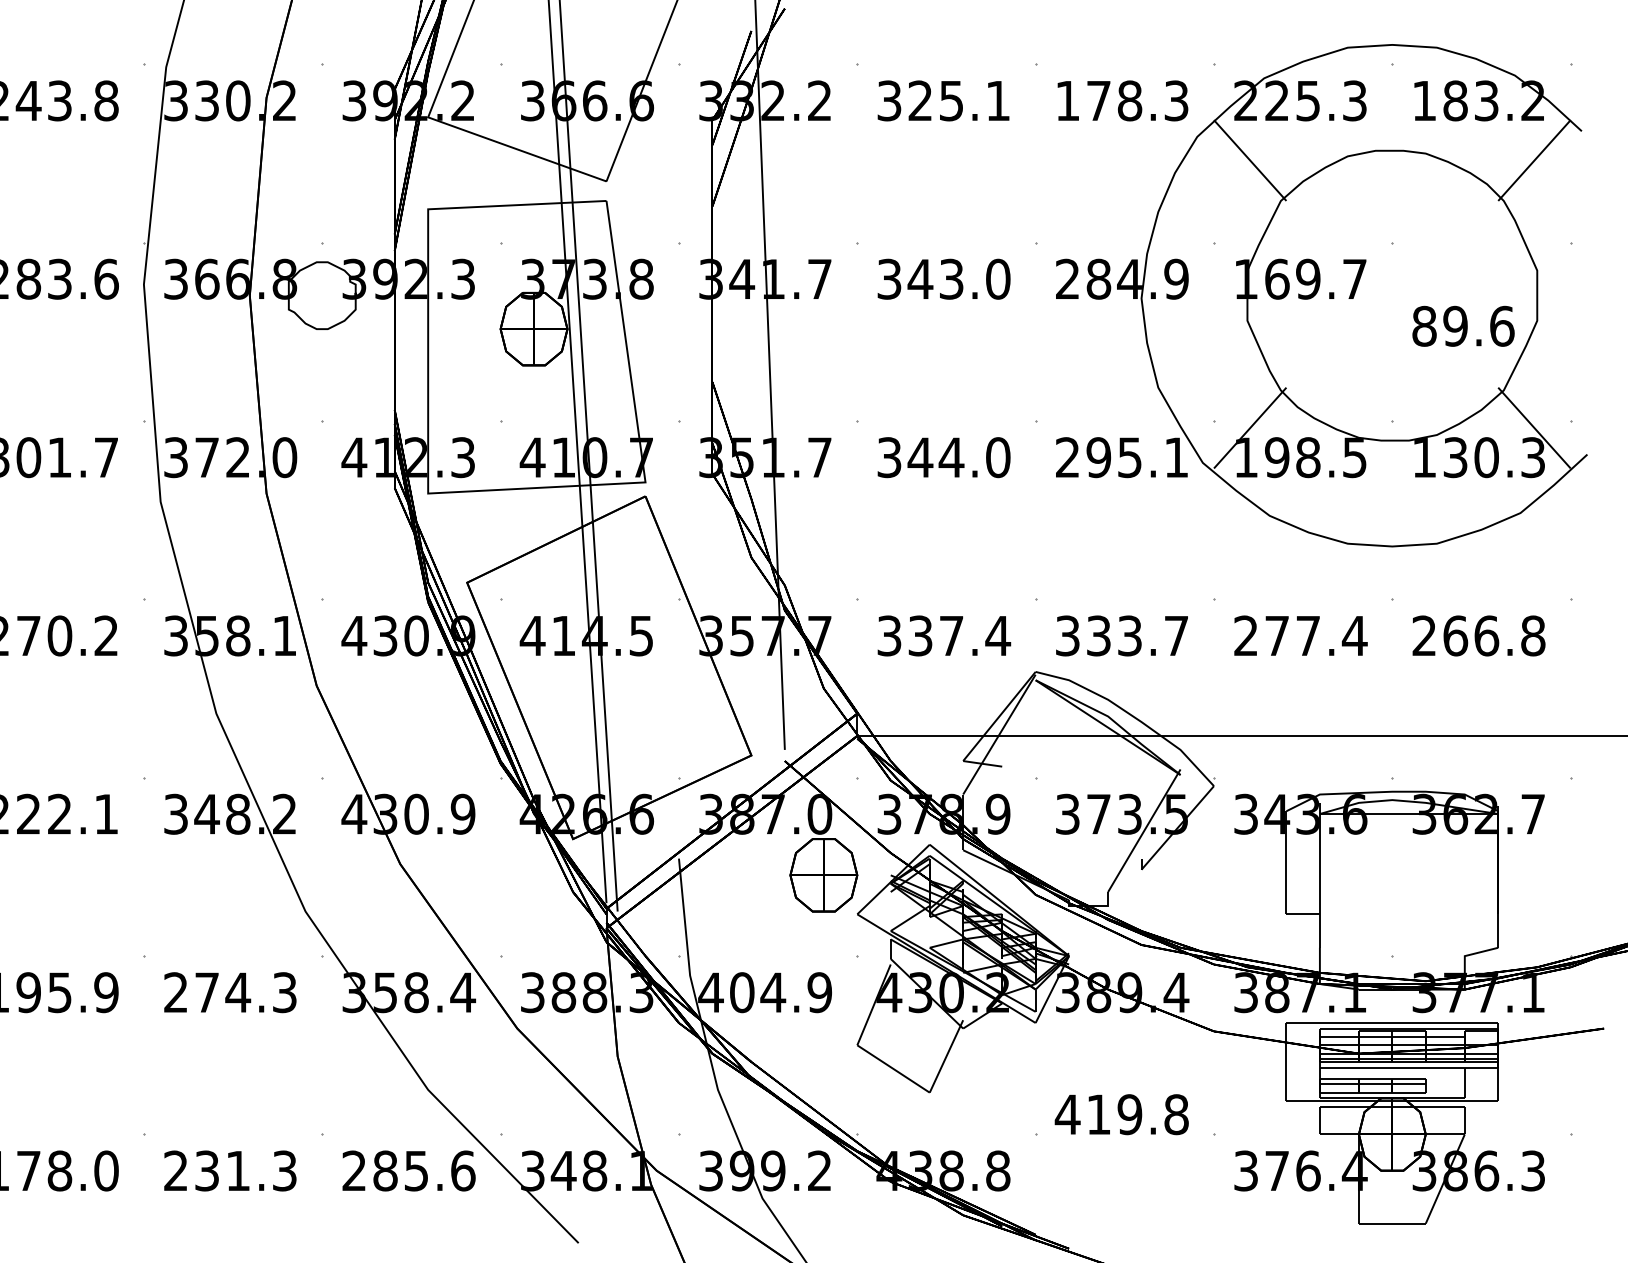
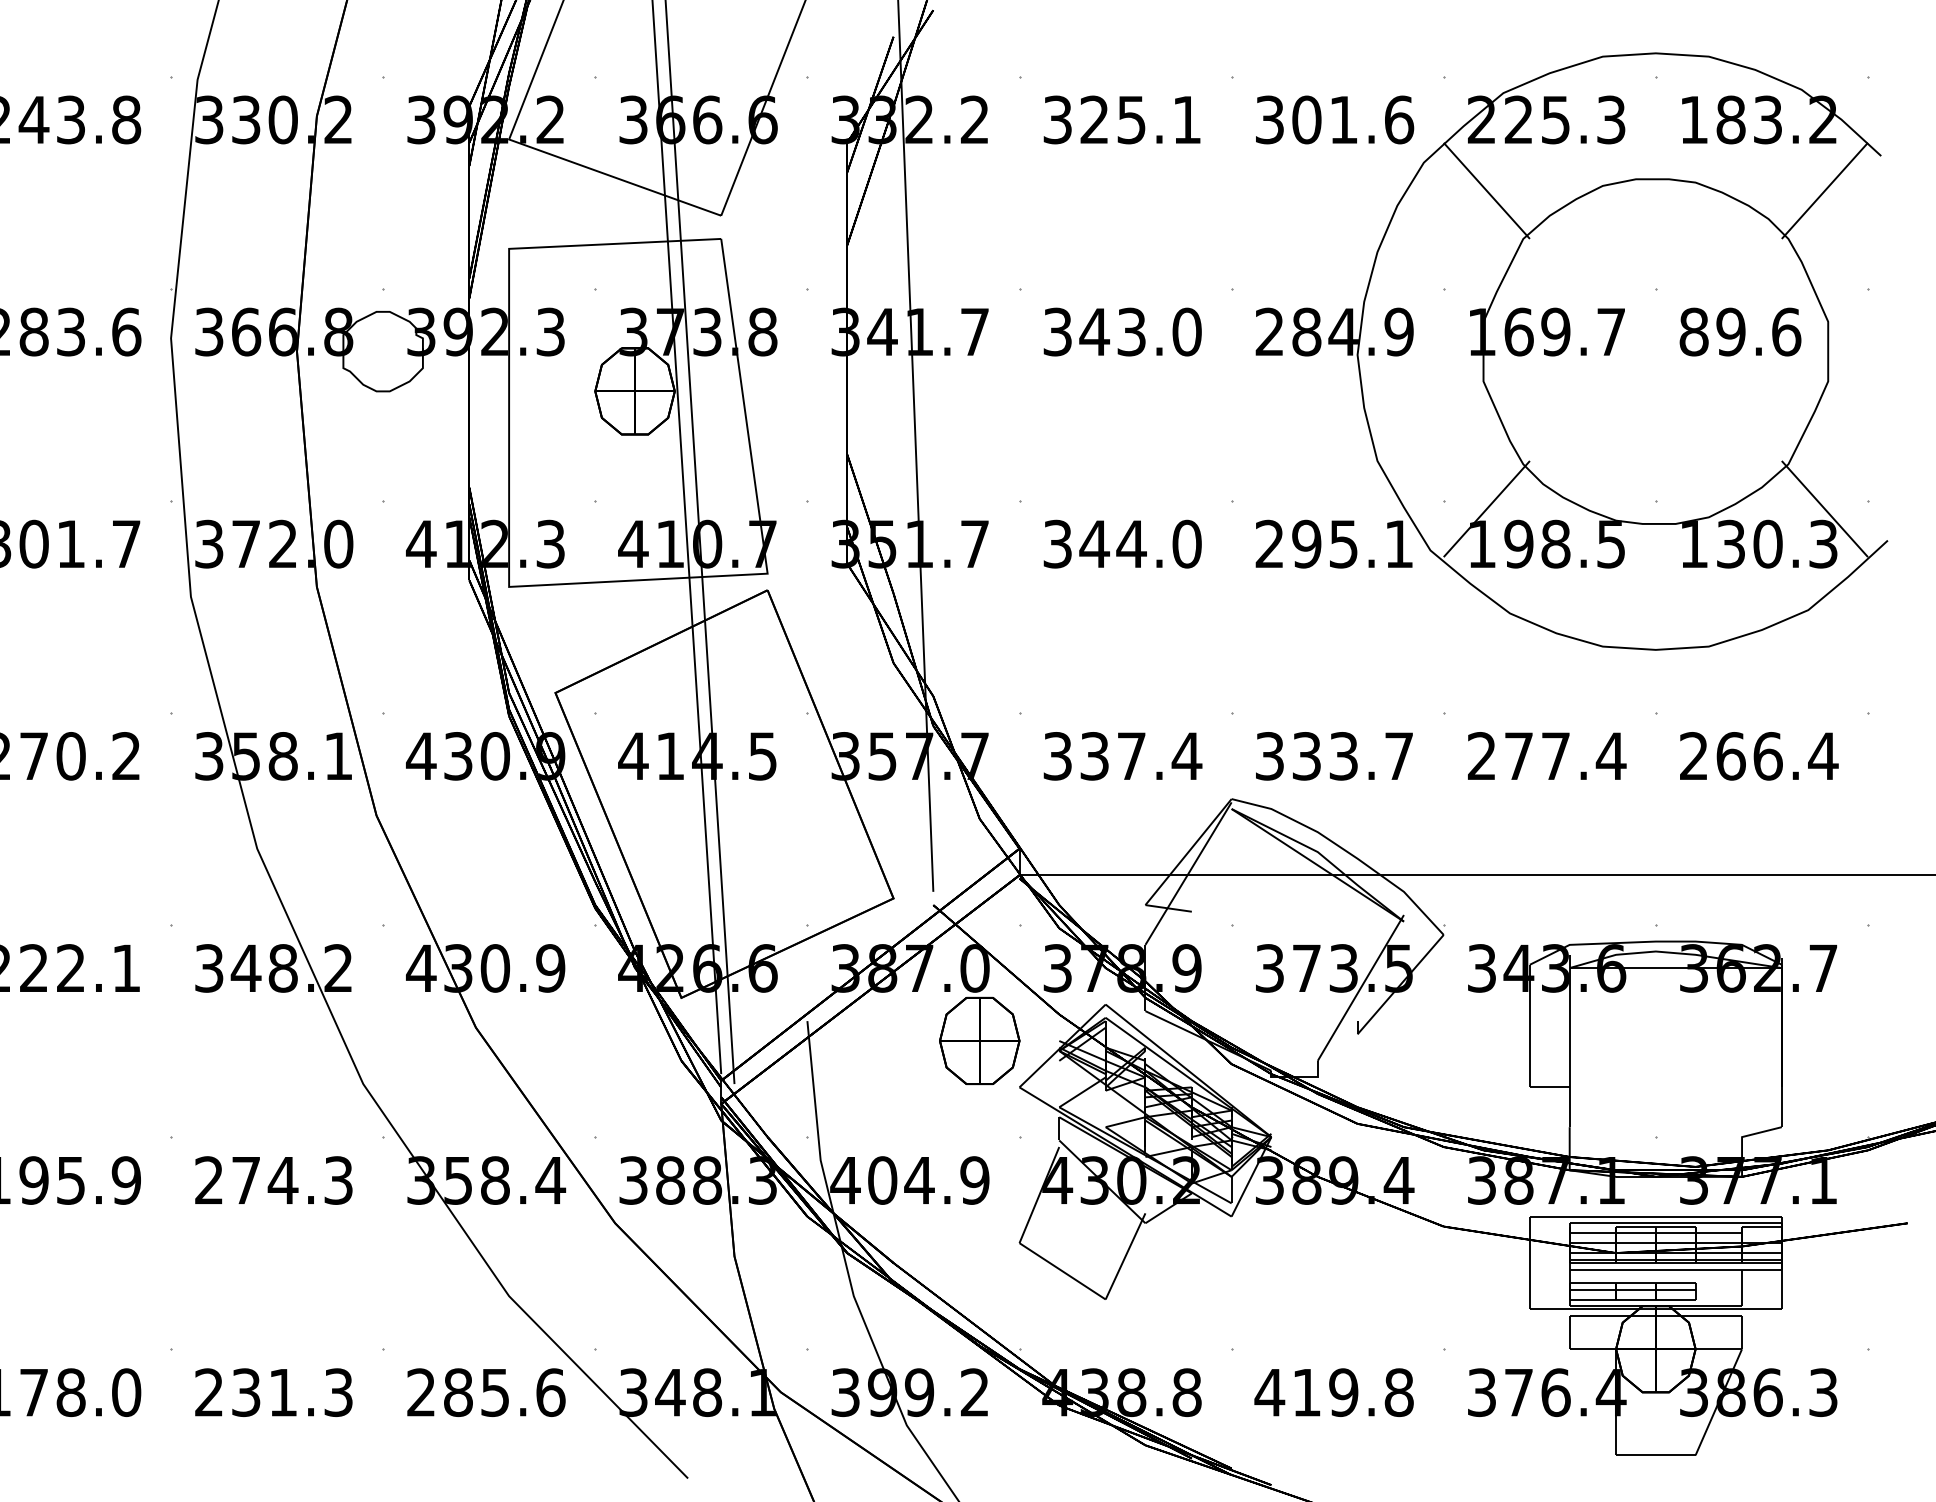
text: (1122, 100) -> (1335, 119), 178.3 -> 301.6
text: (1463, 325) -> (1740, 331), moved
text: (1533, 636) -> (1823, 756), 266.8 -> 266.4
text: (1121, 1114) -> (1333, 1392), moved

